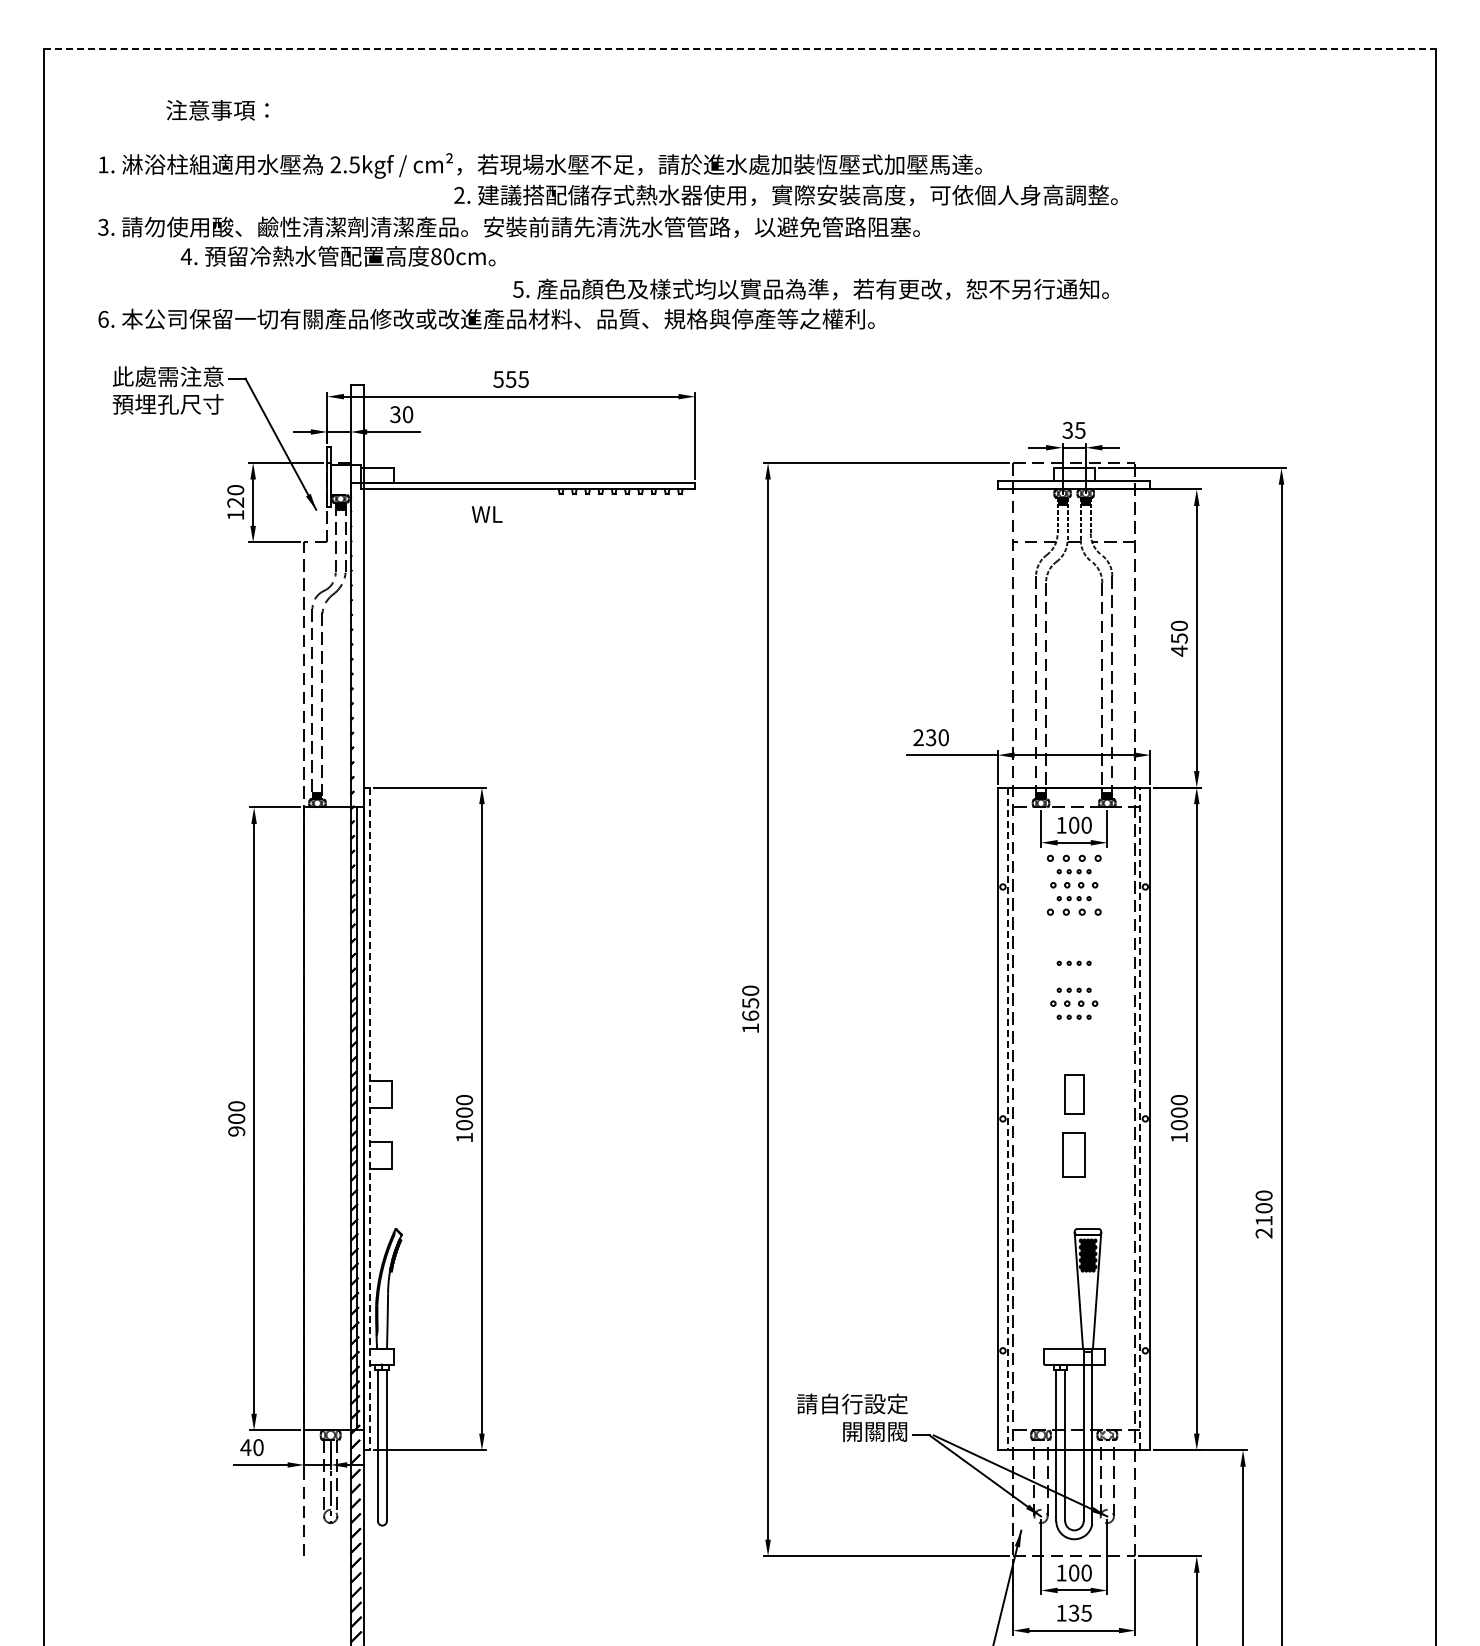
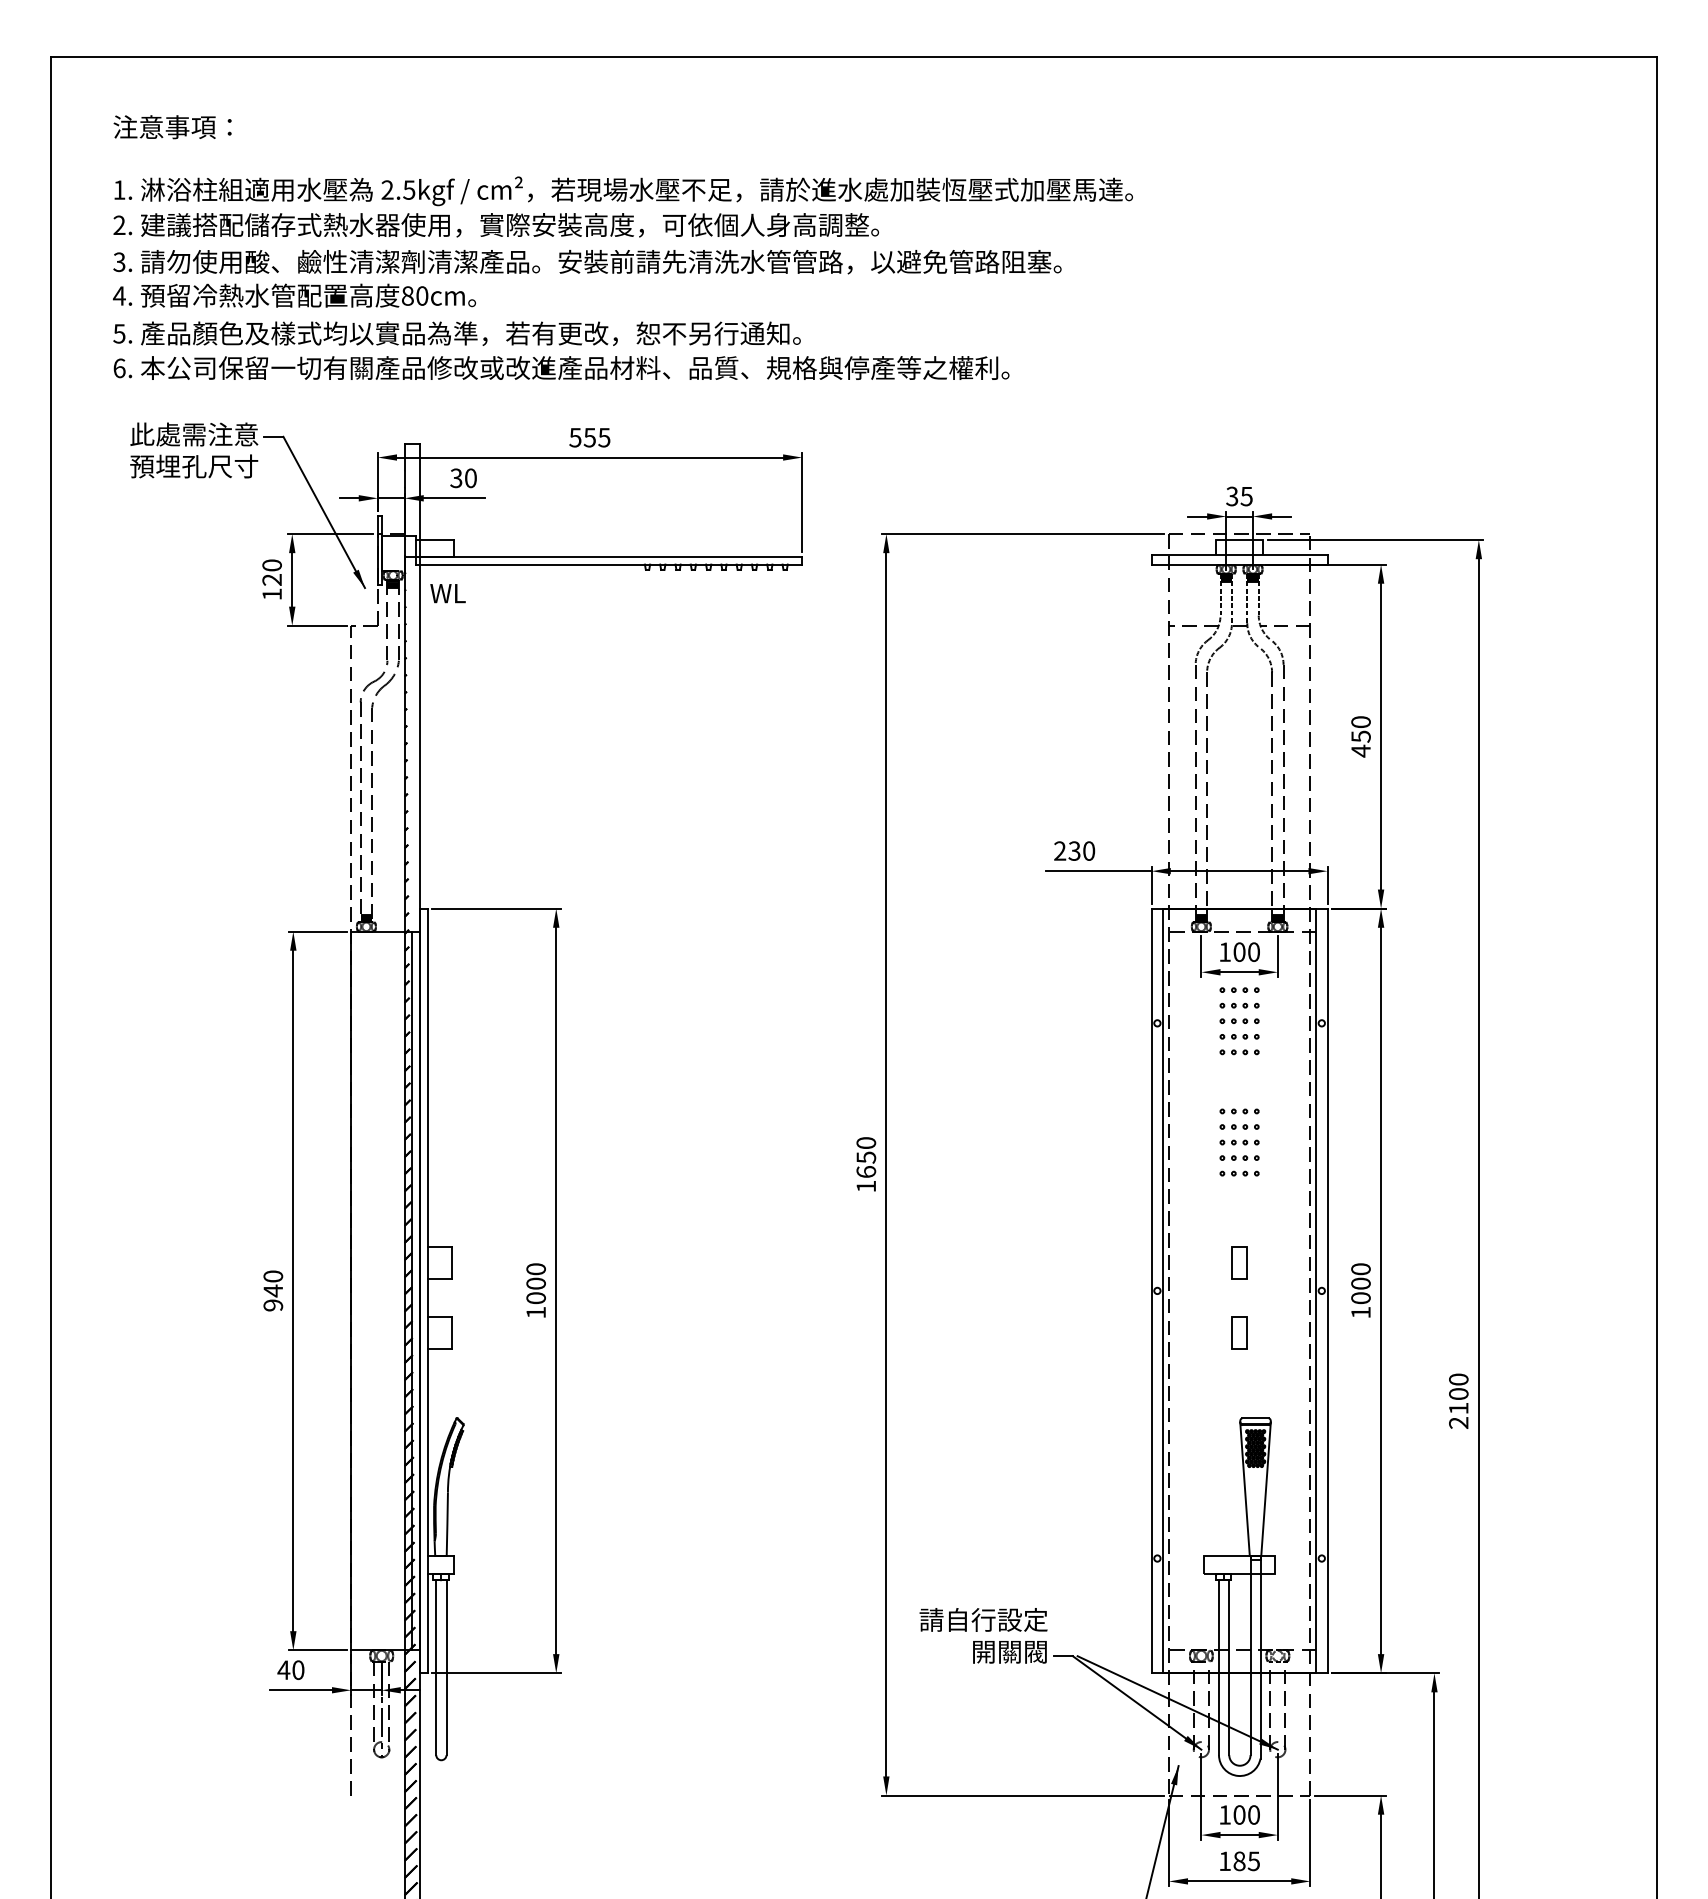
line: (740, 49) -> (854, 56), dashed -> solid
text: (217, 110) -> (172, 127), moved
text: (785, 194) -> (495, 224), moved
text: (337, 256) -> (293, 295), moved
text: (810, 288) -> (456, 332), moved
text: (486, 514) -> (447, 593), moved
part: (1073, 857) -> (1238, 989), size x0.62
part: (1073, 884) -> (1238, 1020), size x0.71
part: (1073, 911) -> (1238, 1051), size x0.62
part: (1073, 976) -> (1238, 1126), added
part: (1073, 1003) -> (1238, 1157), size x0.71
part: (1073, 1094) -> (1238, 1262), size x0.71
text: (236, 1118) -> (273, 1290), 900 -> 940
line: (1140, 1118) -> (1316, 1290), dashed -> solid
line: (370, 1119) -> (427, 1291), dashed -> solid
line: (1007, 1119) -> (1162, 1291), dashed -> solid
part: (1073, 1155) -> (1238, 1333), size x0.62
text: (1073, 1612) -> (1238, 1860), 135 -> 185

